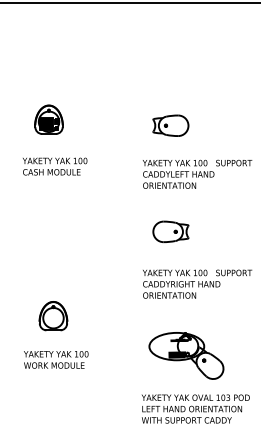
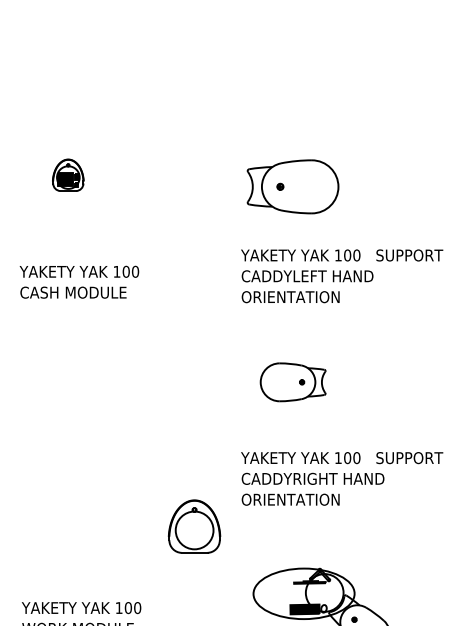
part: (48, 119) -> (67, 175), size x0.6
part: (170, 125) -> (292, 186), size x1.4
text: (55, 166) -> (80, 282), moved
part: (53, 316) -> (194, 527), moved

